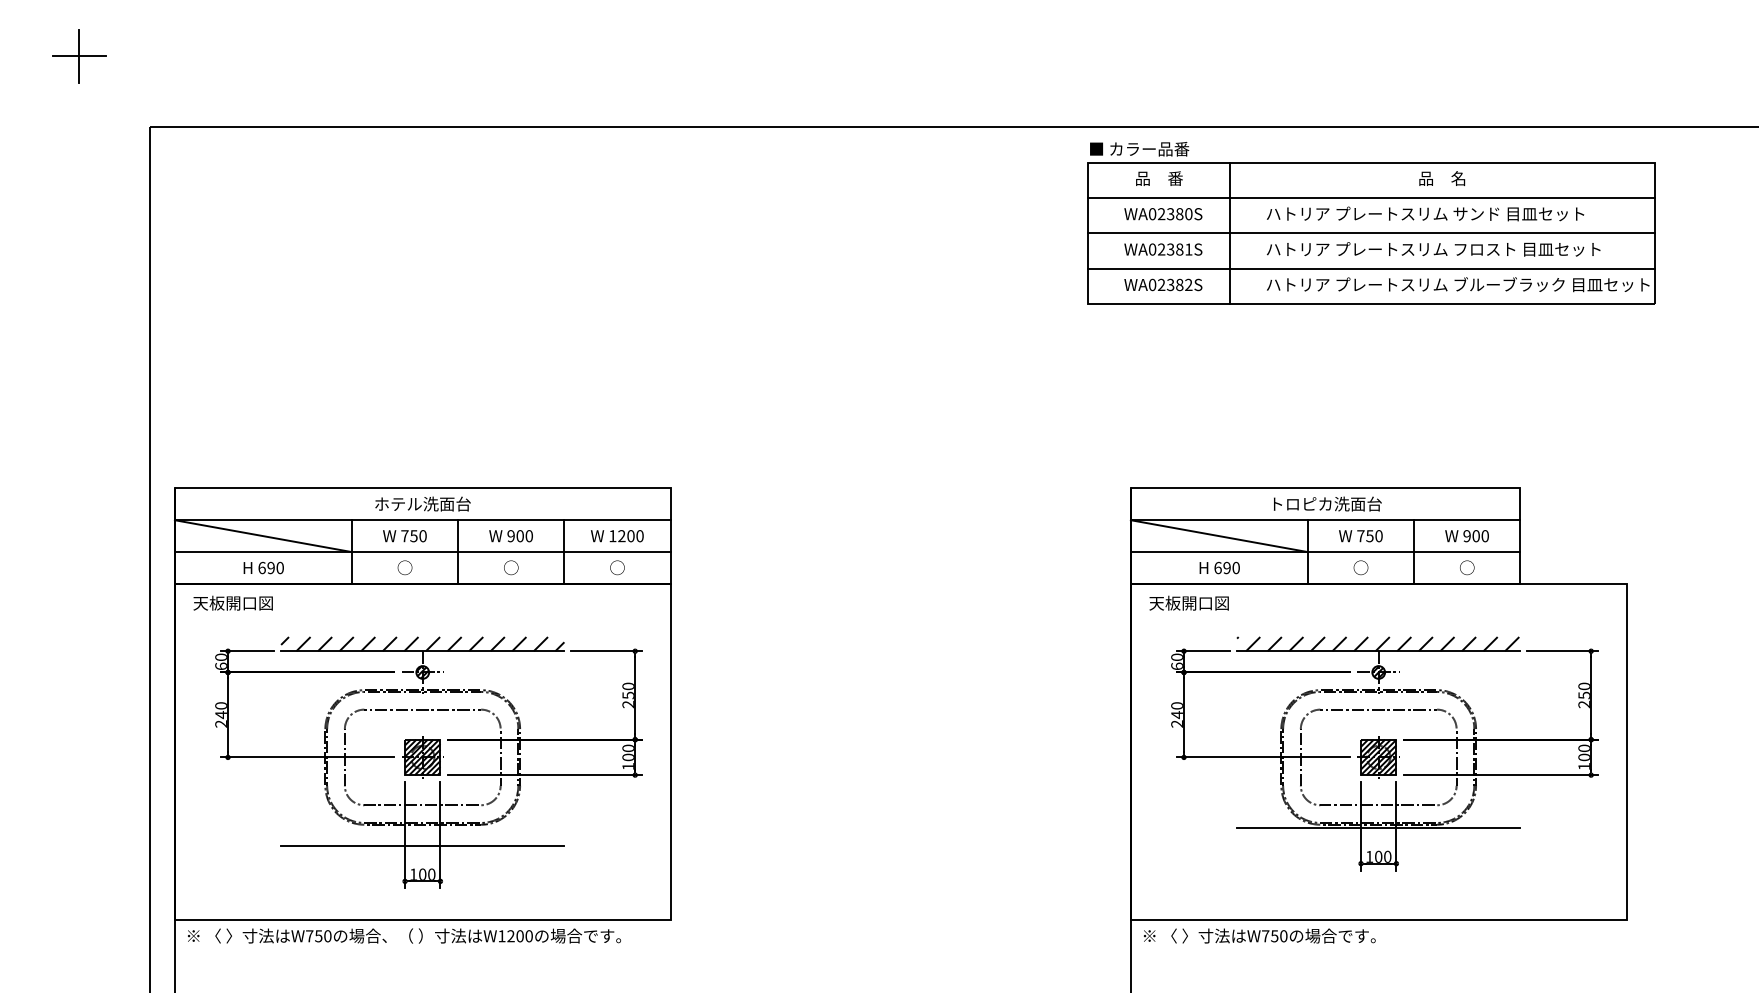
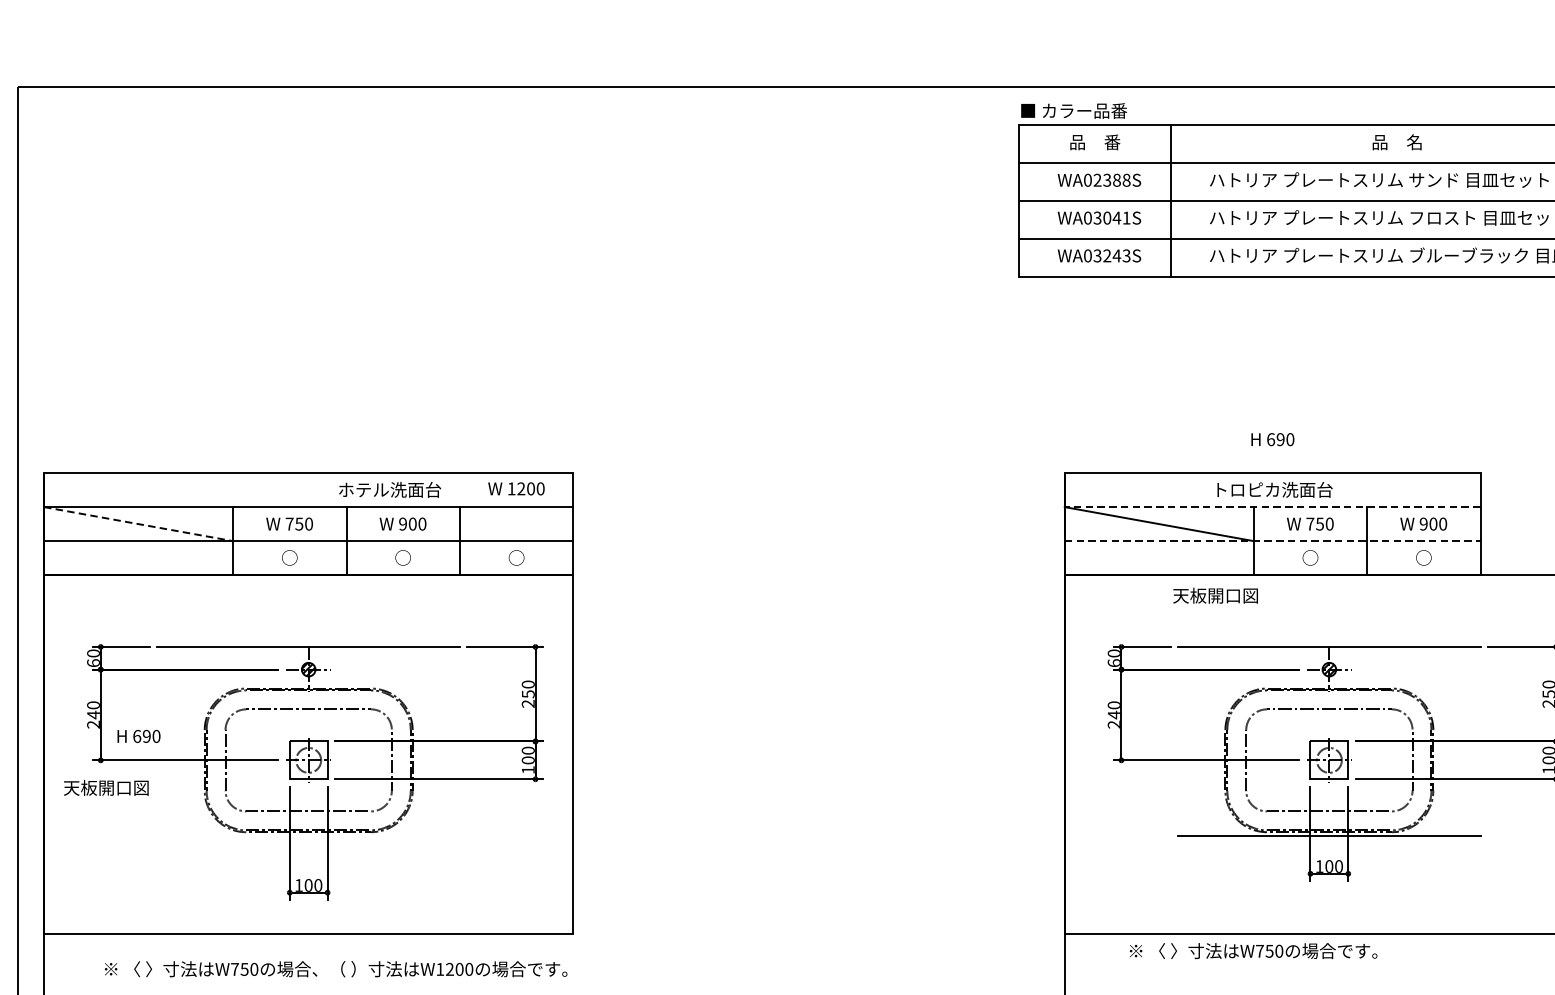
text: (1188, 213) -> (1126, 179), WA02380S -> WA02388S
text: (1170, 249) -> (1107, 218), WA02381S -> WA03041S
text: (1174, 284) -> (1111, 255), WA02382S -> WA03243S
text: (422, 503) -> (389, 489), moved
line: (1325, 520) -> (1272, 507), solid -> dashed
line: (263, 536) -> (138, 524), solid -> dashed
text: (617, 536) -> (516, 489), moved
line: (1325, 552) -> (1272, 541), solid -> dashed
text: (263, 567) -> (138, 735), moved
text: (1219, 567) -> (1272, 439), moved
text: (232, 602) -> (105, 787), moved
text: (1188, 602) -> (1214, 594), moved
hatch: (422, 644) -> (308, 639), removed
hatch: (1378, 644) -> (1329, 639), removed
hatch: (422, 757) -> (308, 760), removed
hatch: (1378, 757) -> (1329, 760), removed
line: (422, 845) -> (308, 854), removed
text: (404, 935) -> (336, 968), moved
text: (1259, 935) -> (1253, 950), moved

